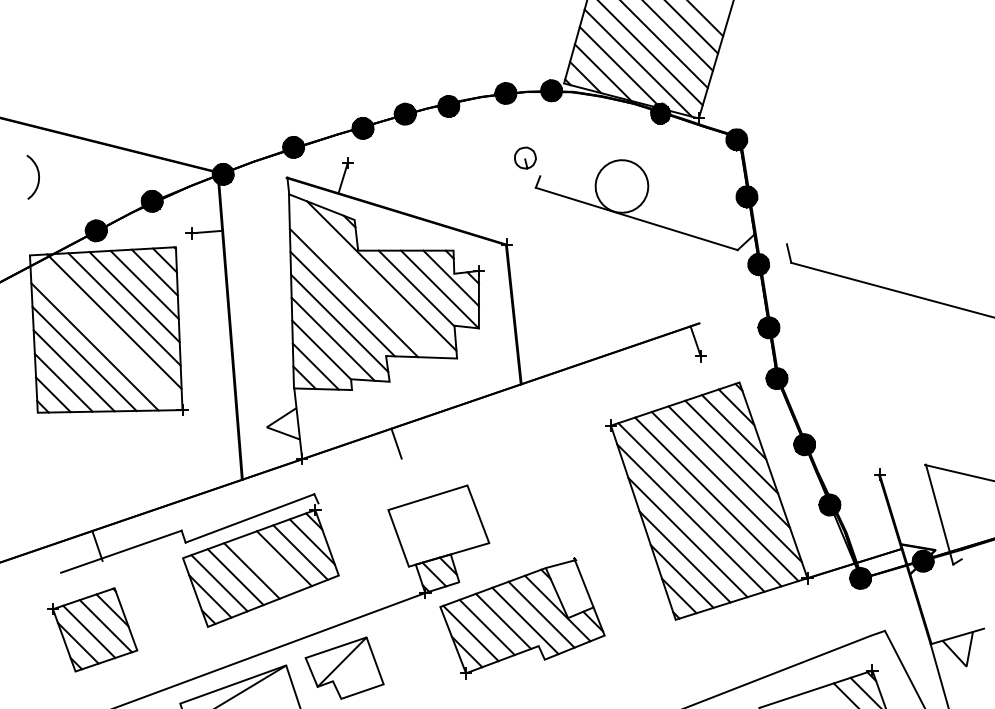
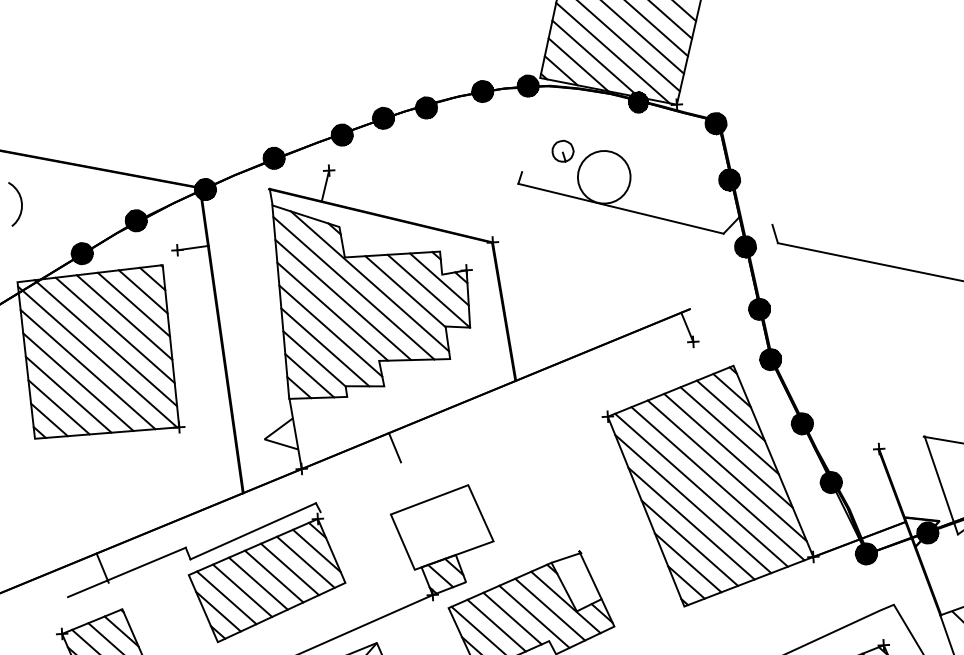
curve: (525, 158) -> (563, 151), moved
line: (365, 281) -> (354, 287), added
line: (105, 334) -> (97, 356), added
line: (267, 564) -> (273, 576), added

